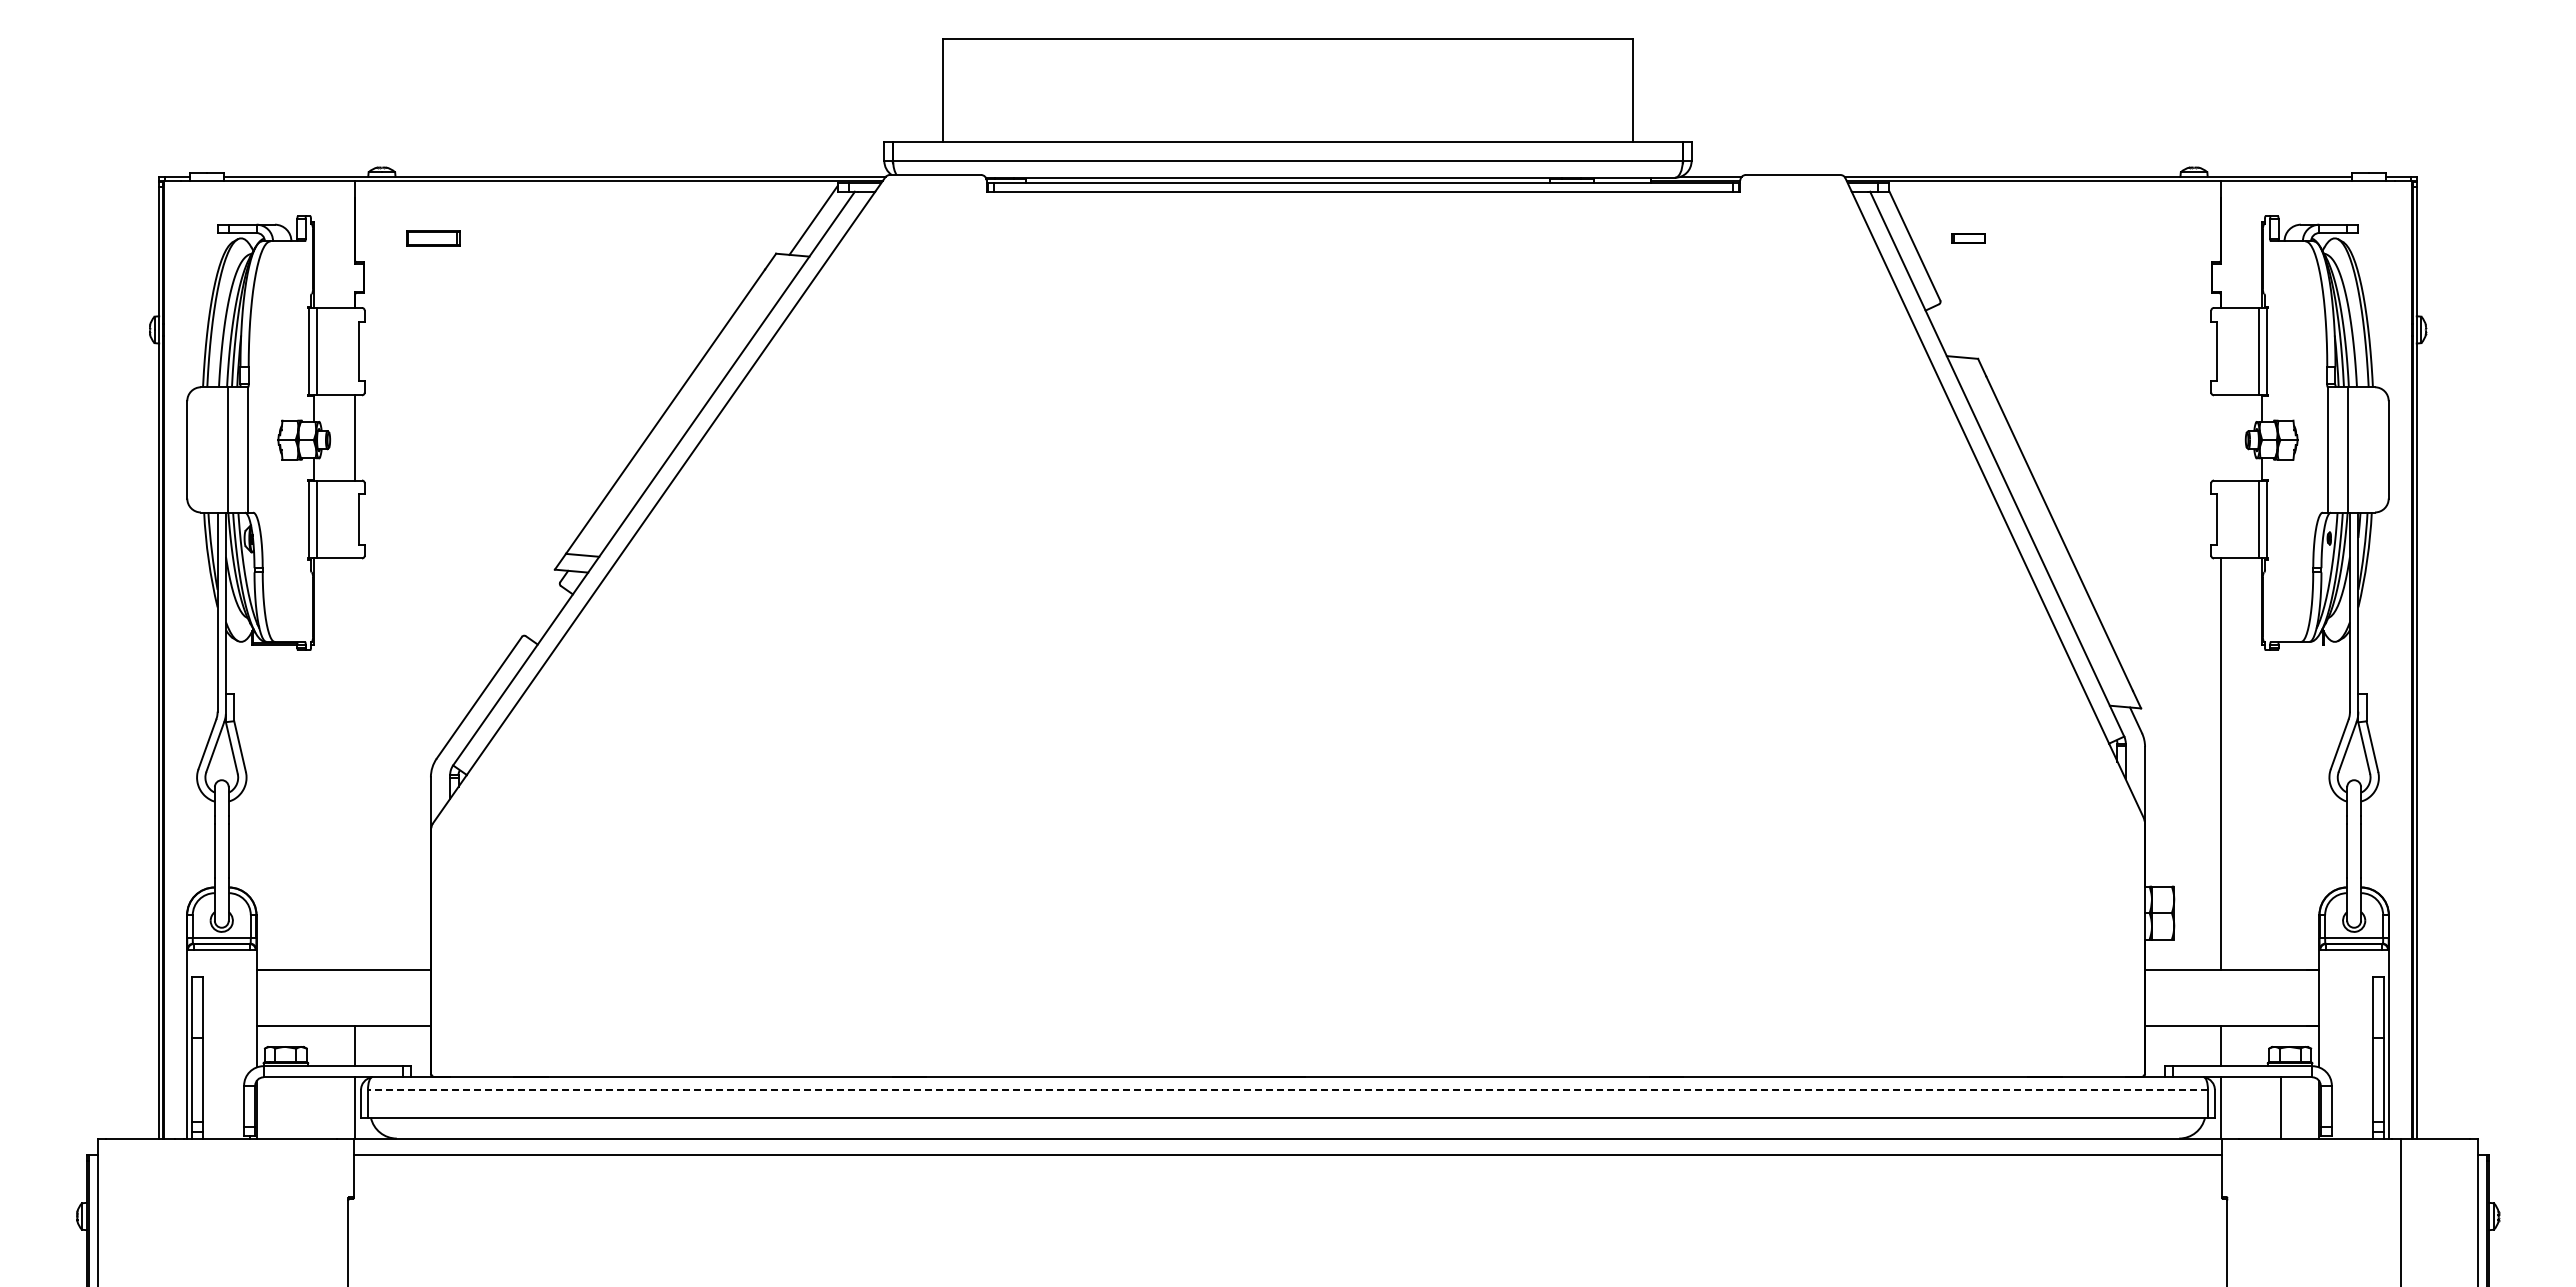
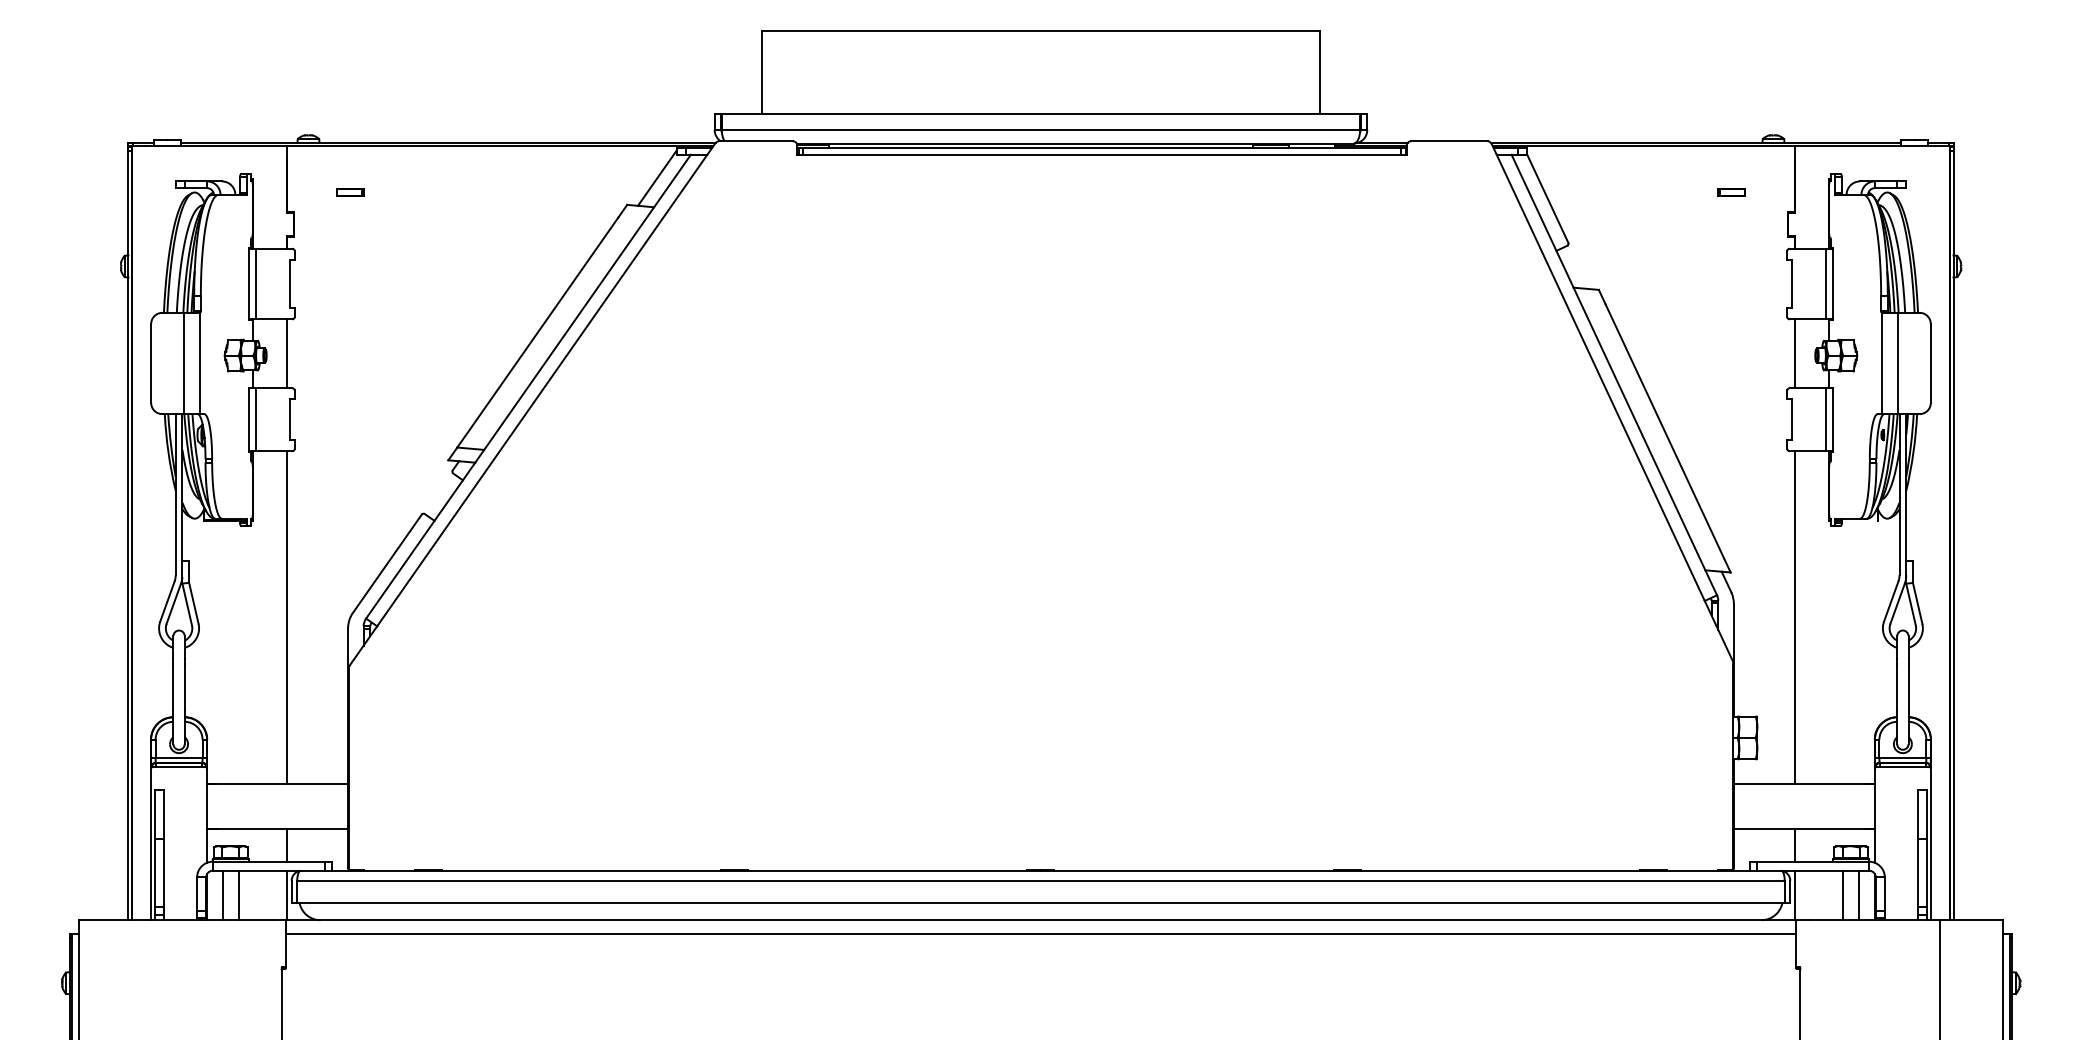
part: (433, 238) -> (350, 192), size x0.62
part: (1968, 238) -> (1731, 192), moved
line: (2220, 437) -> (1794, 353), added
line: (355, 764) -> (287, 617), added
line: (1287, 1089) -> (1040, 880), dashed -> solid
line: (276, 1107) -> (223, 895), added
line: (295, 1107) -> (238, 895), added
line: (2299, 1107) -> (1858, 895), added

